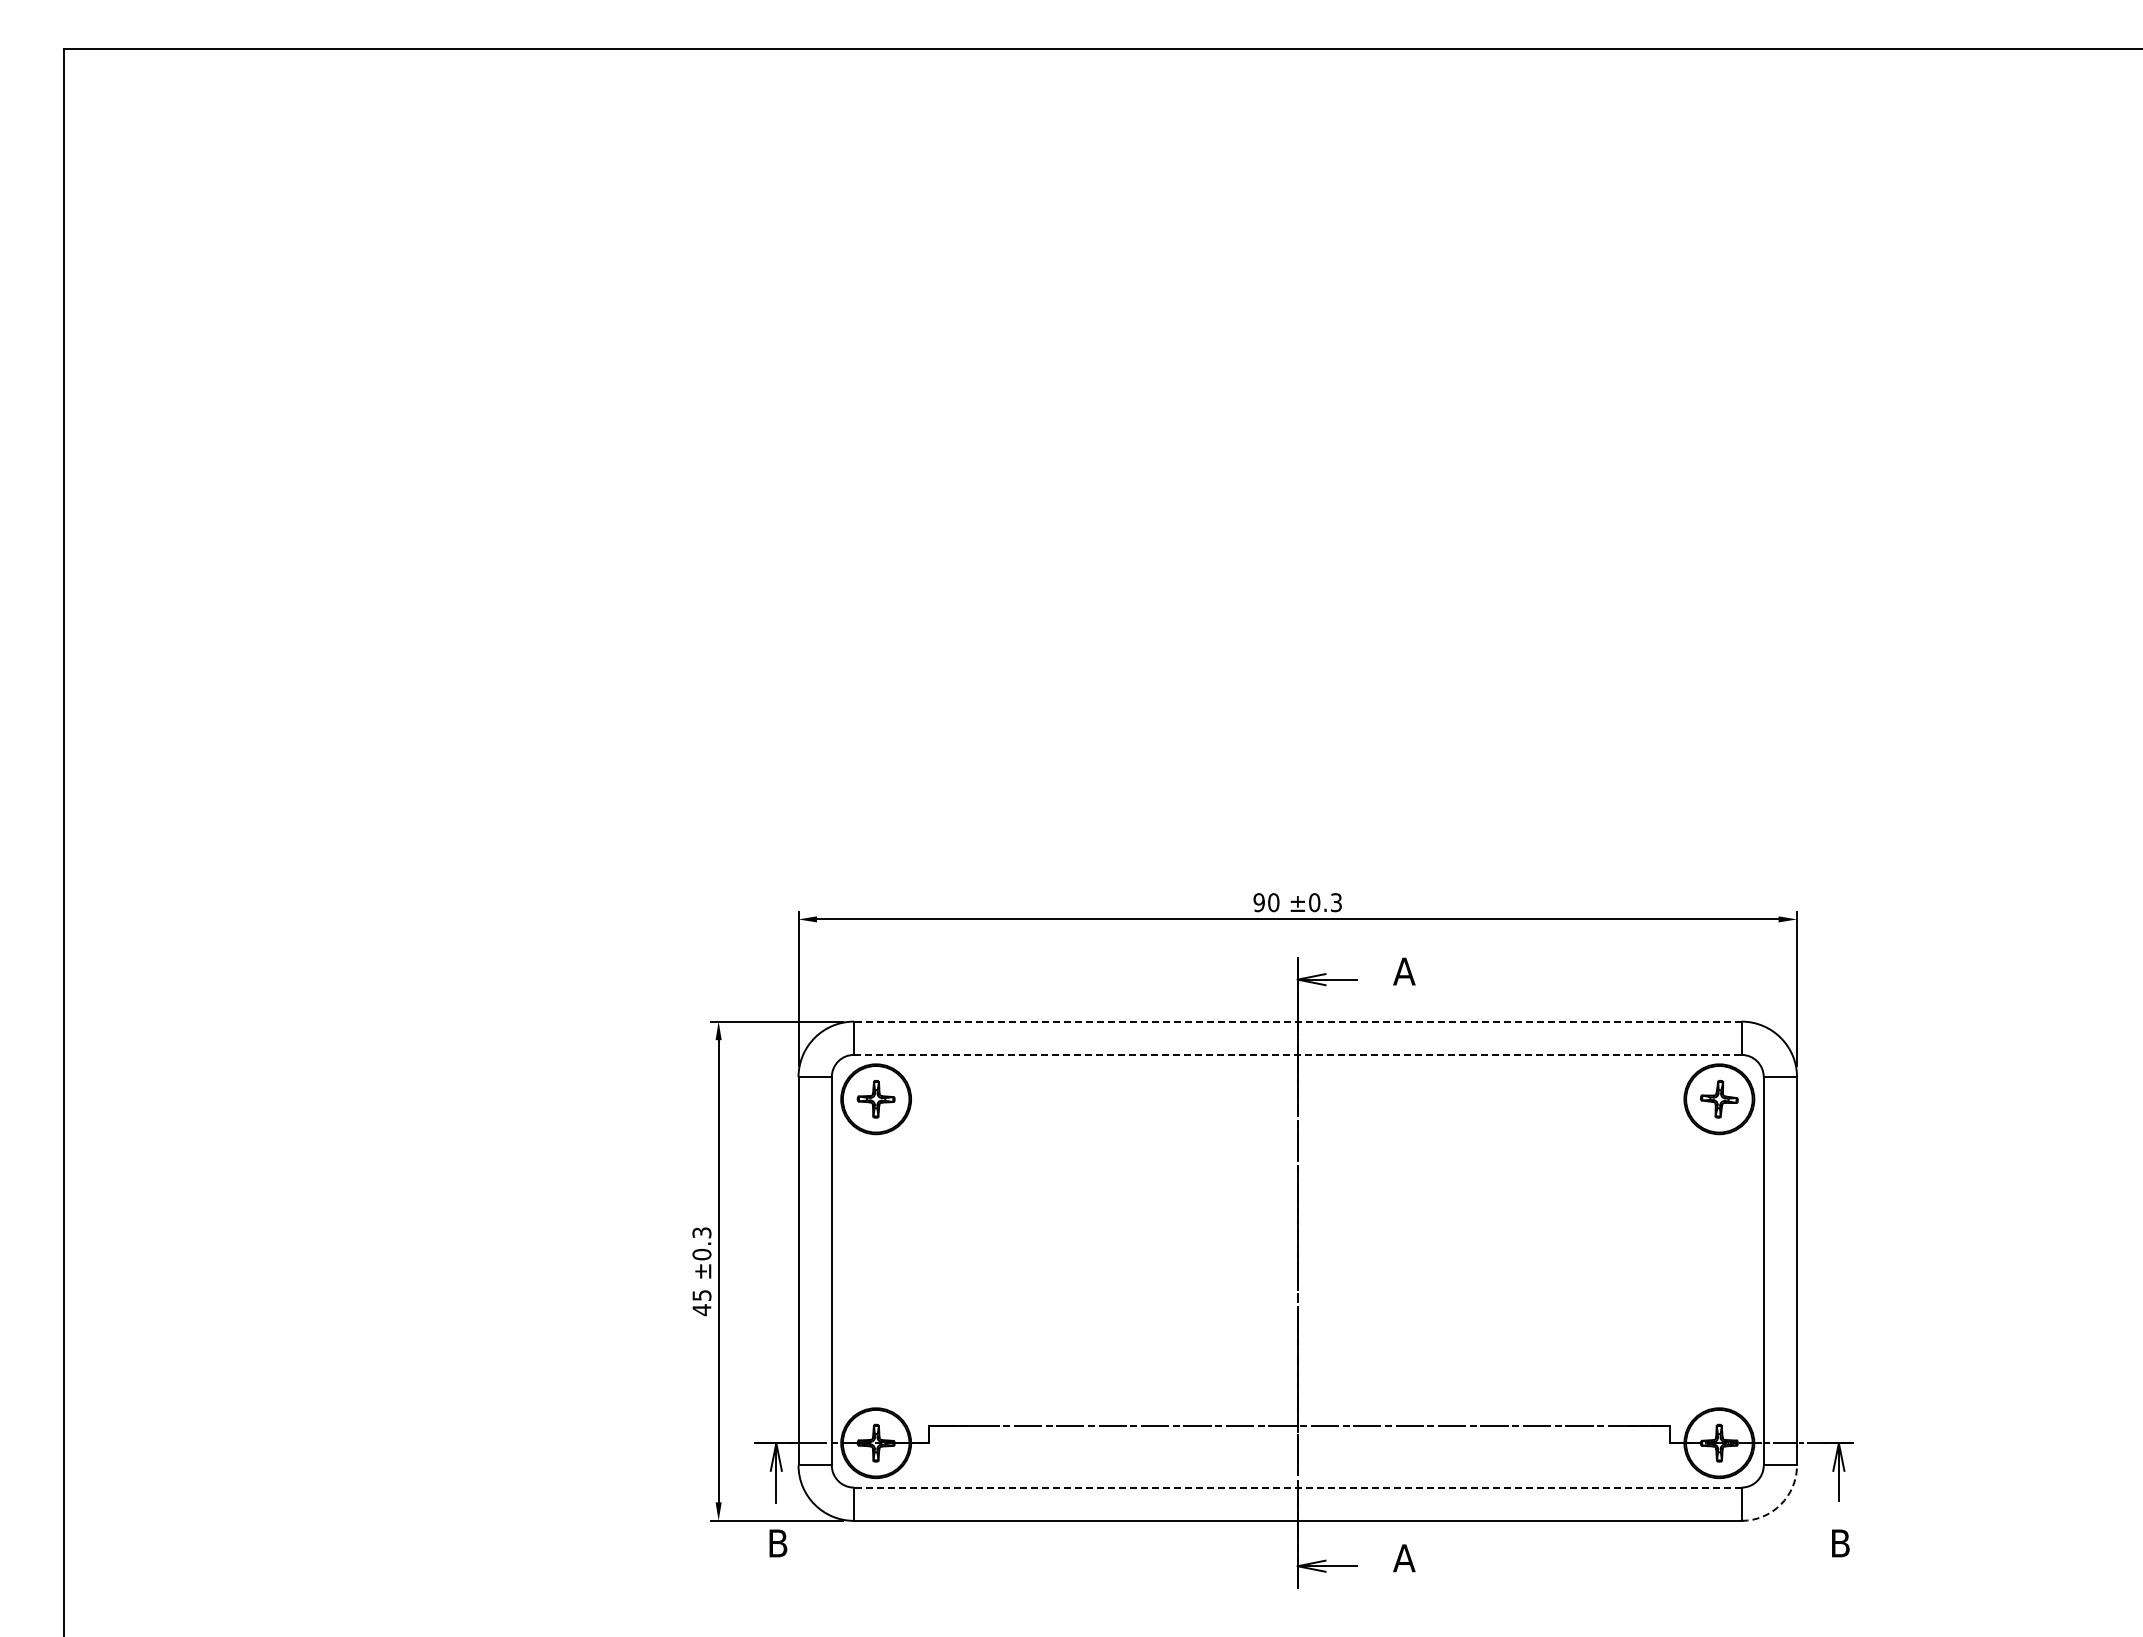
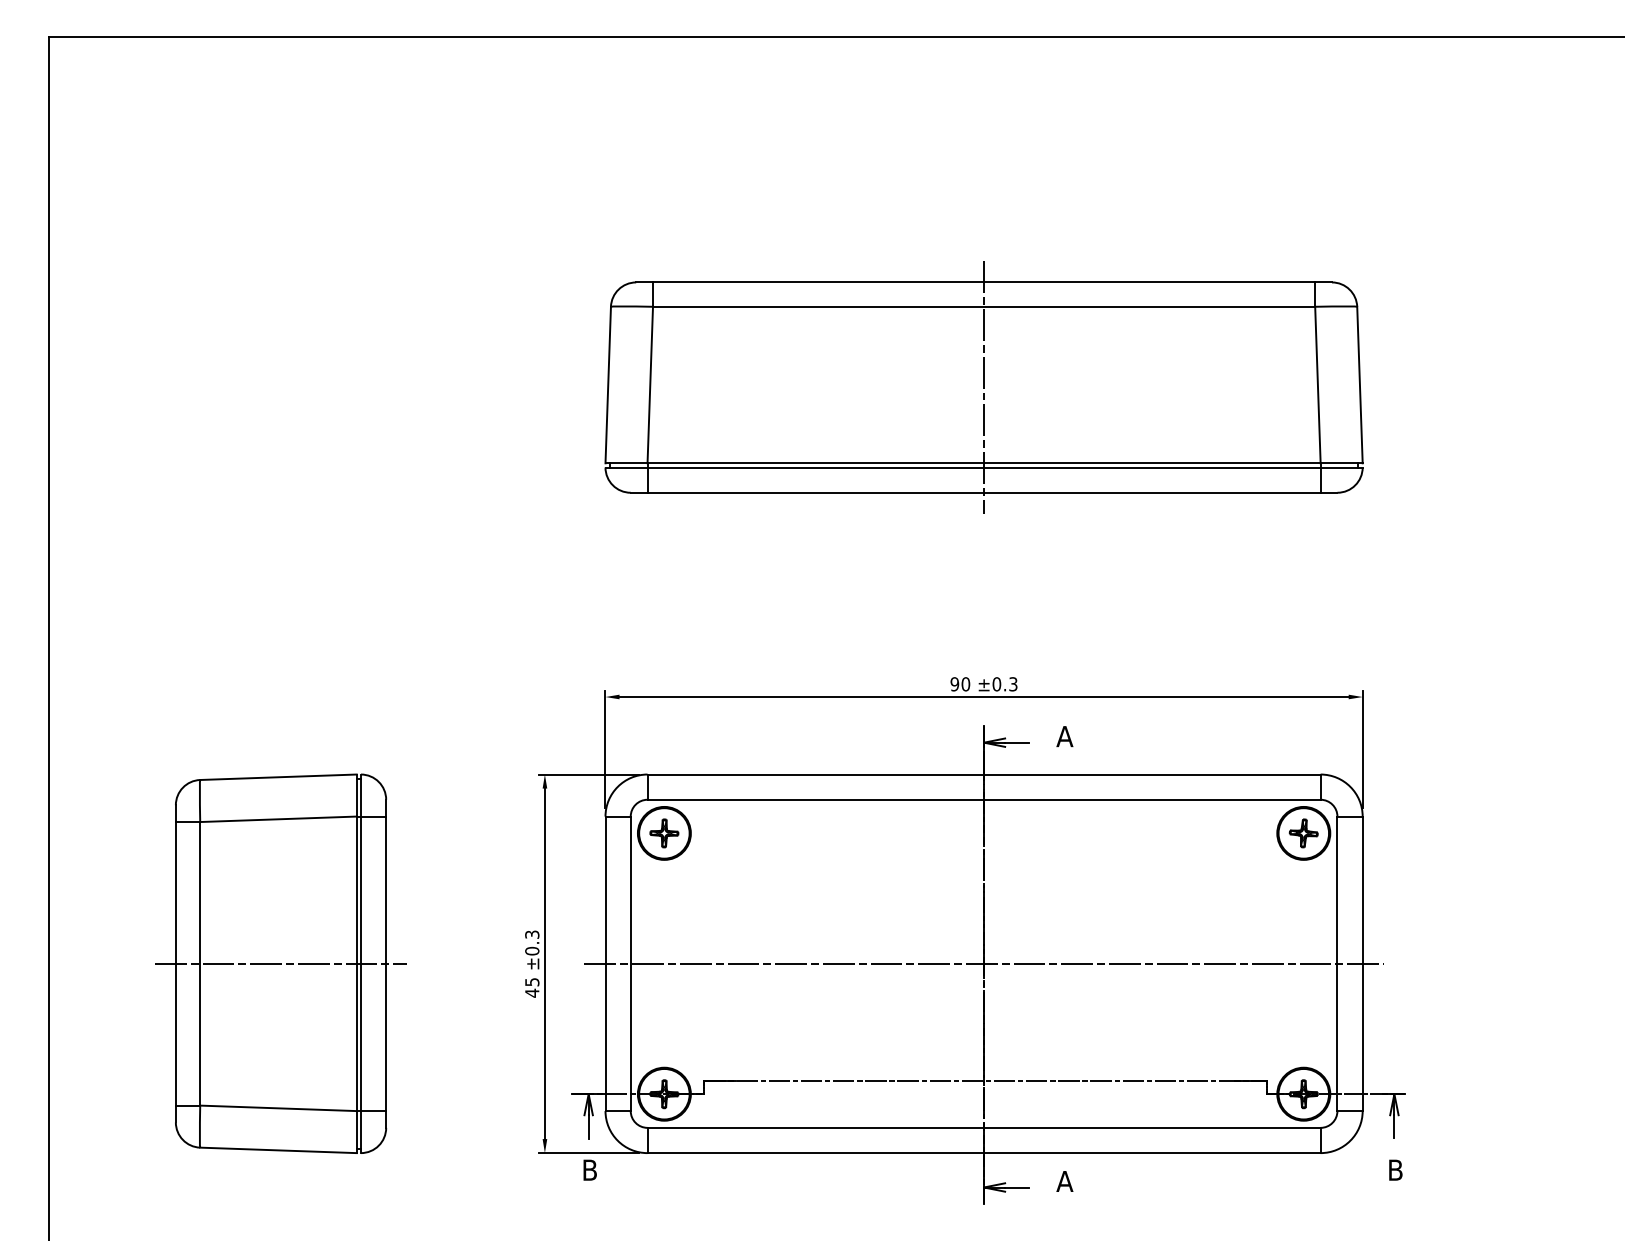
part: (1297, 511) -> (983, 387), added
line: (1297, 1021) -> (983, 774), dashed -> solid
line: (1297, 1054) -> (983, 799), dashed -> solid
part: (370, 1270) -> (280, 963), added
line: (1297, 1271) -> (983, 964), added
line: (1297, 1487) -> (983, 1127), dashed -> solid
arc: (1780, 1504) -> (1350, 1140), dashed -> solid

